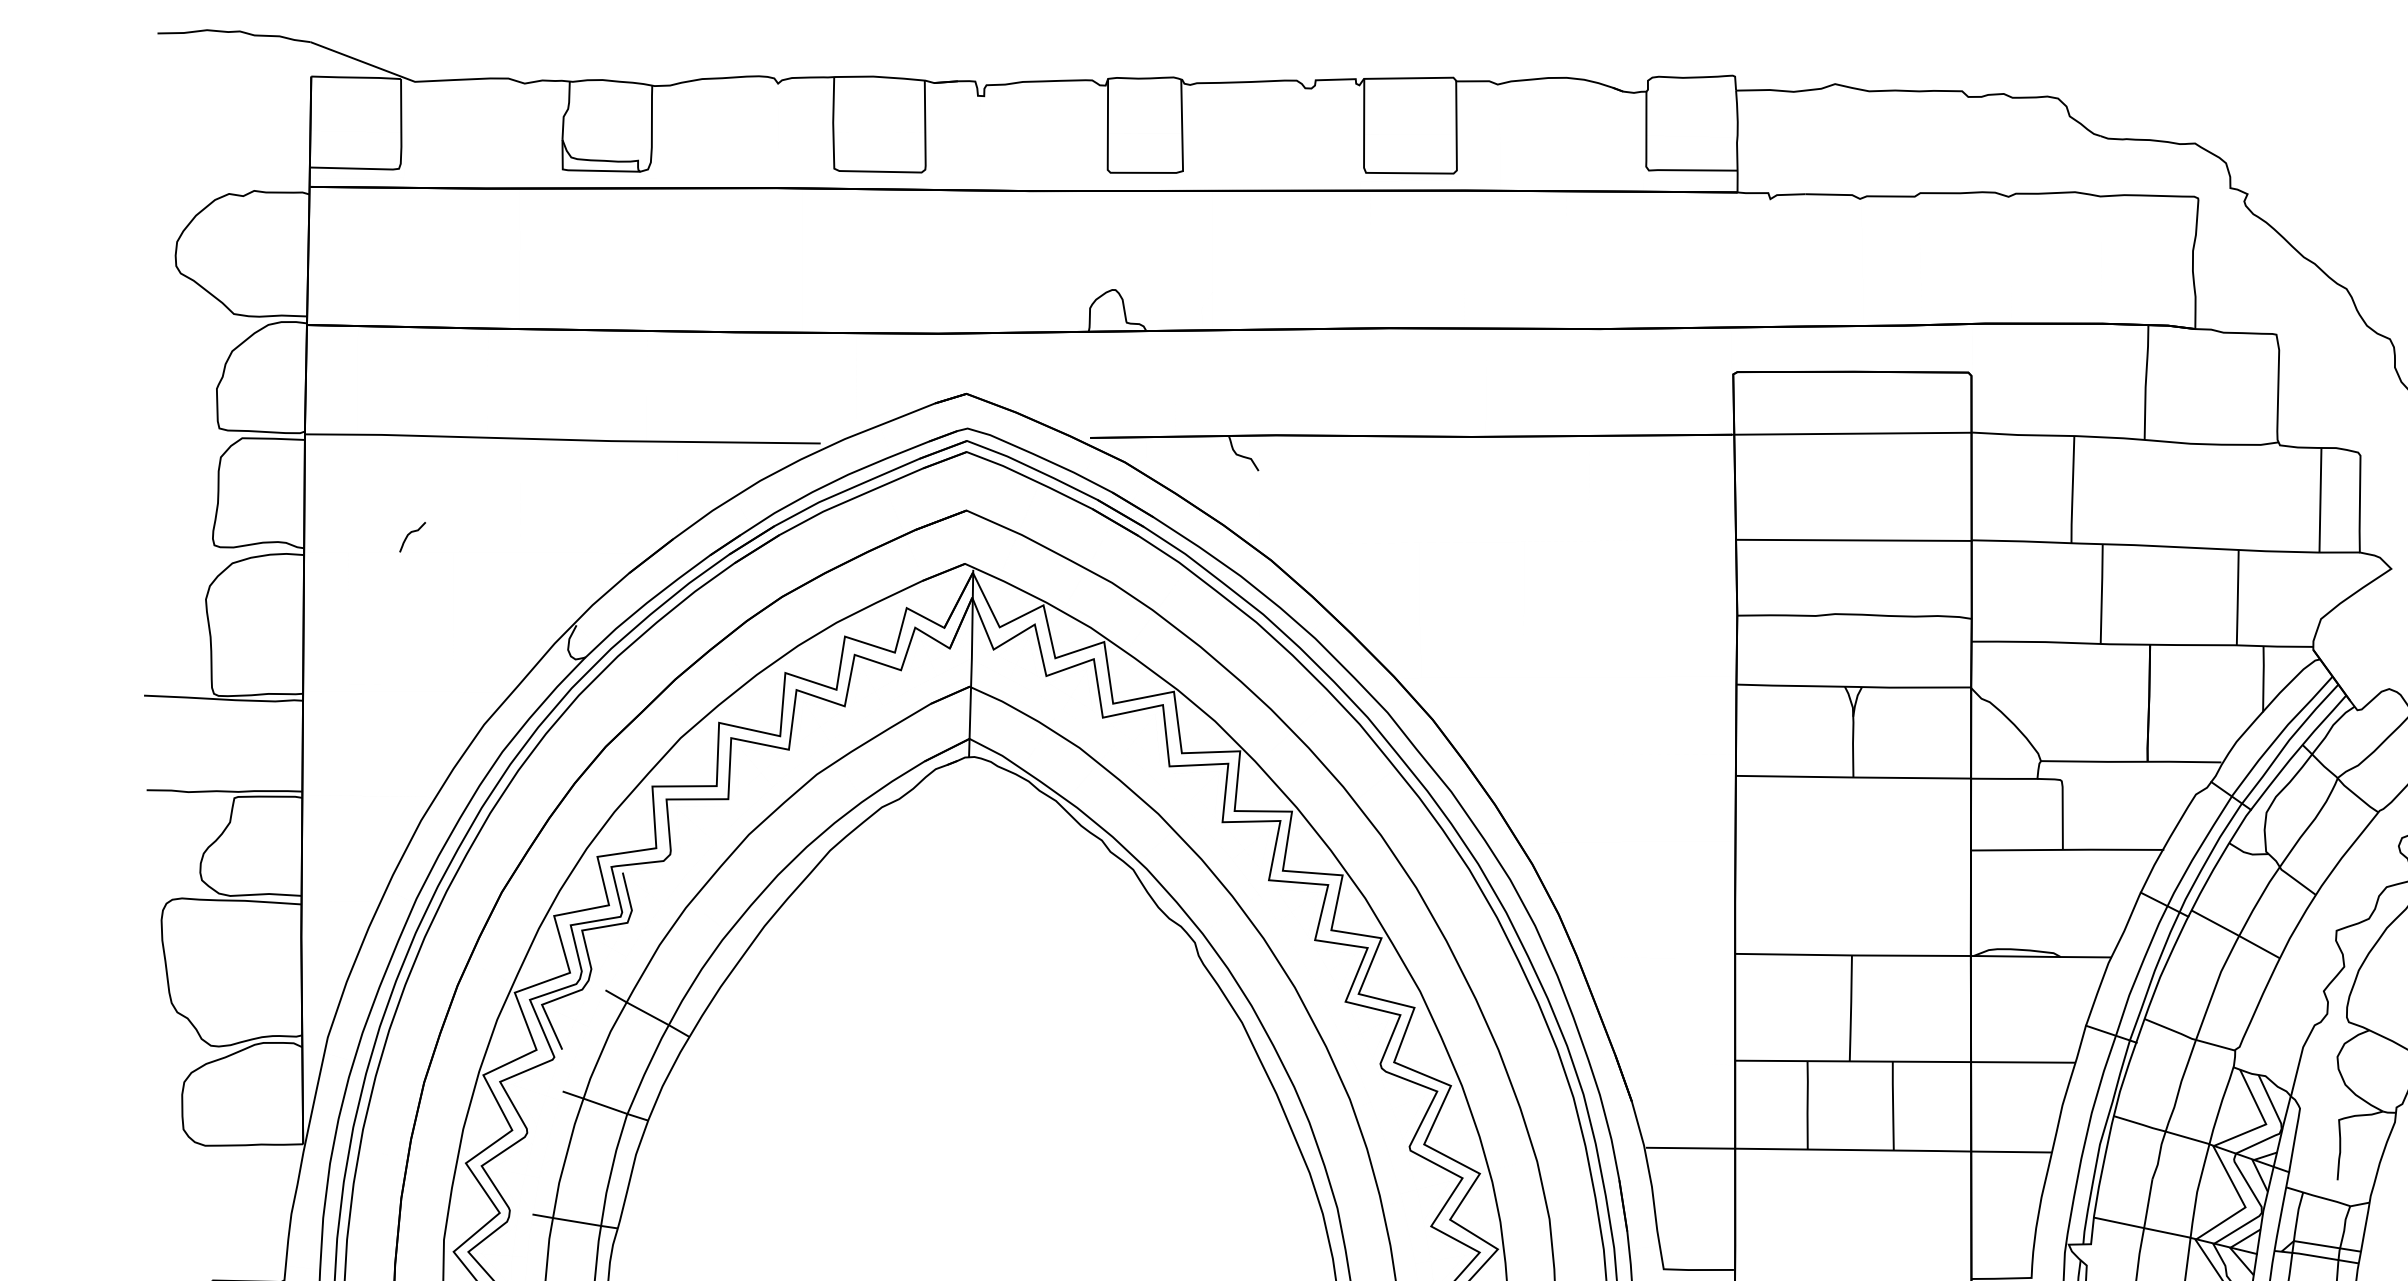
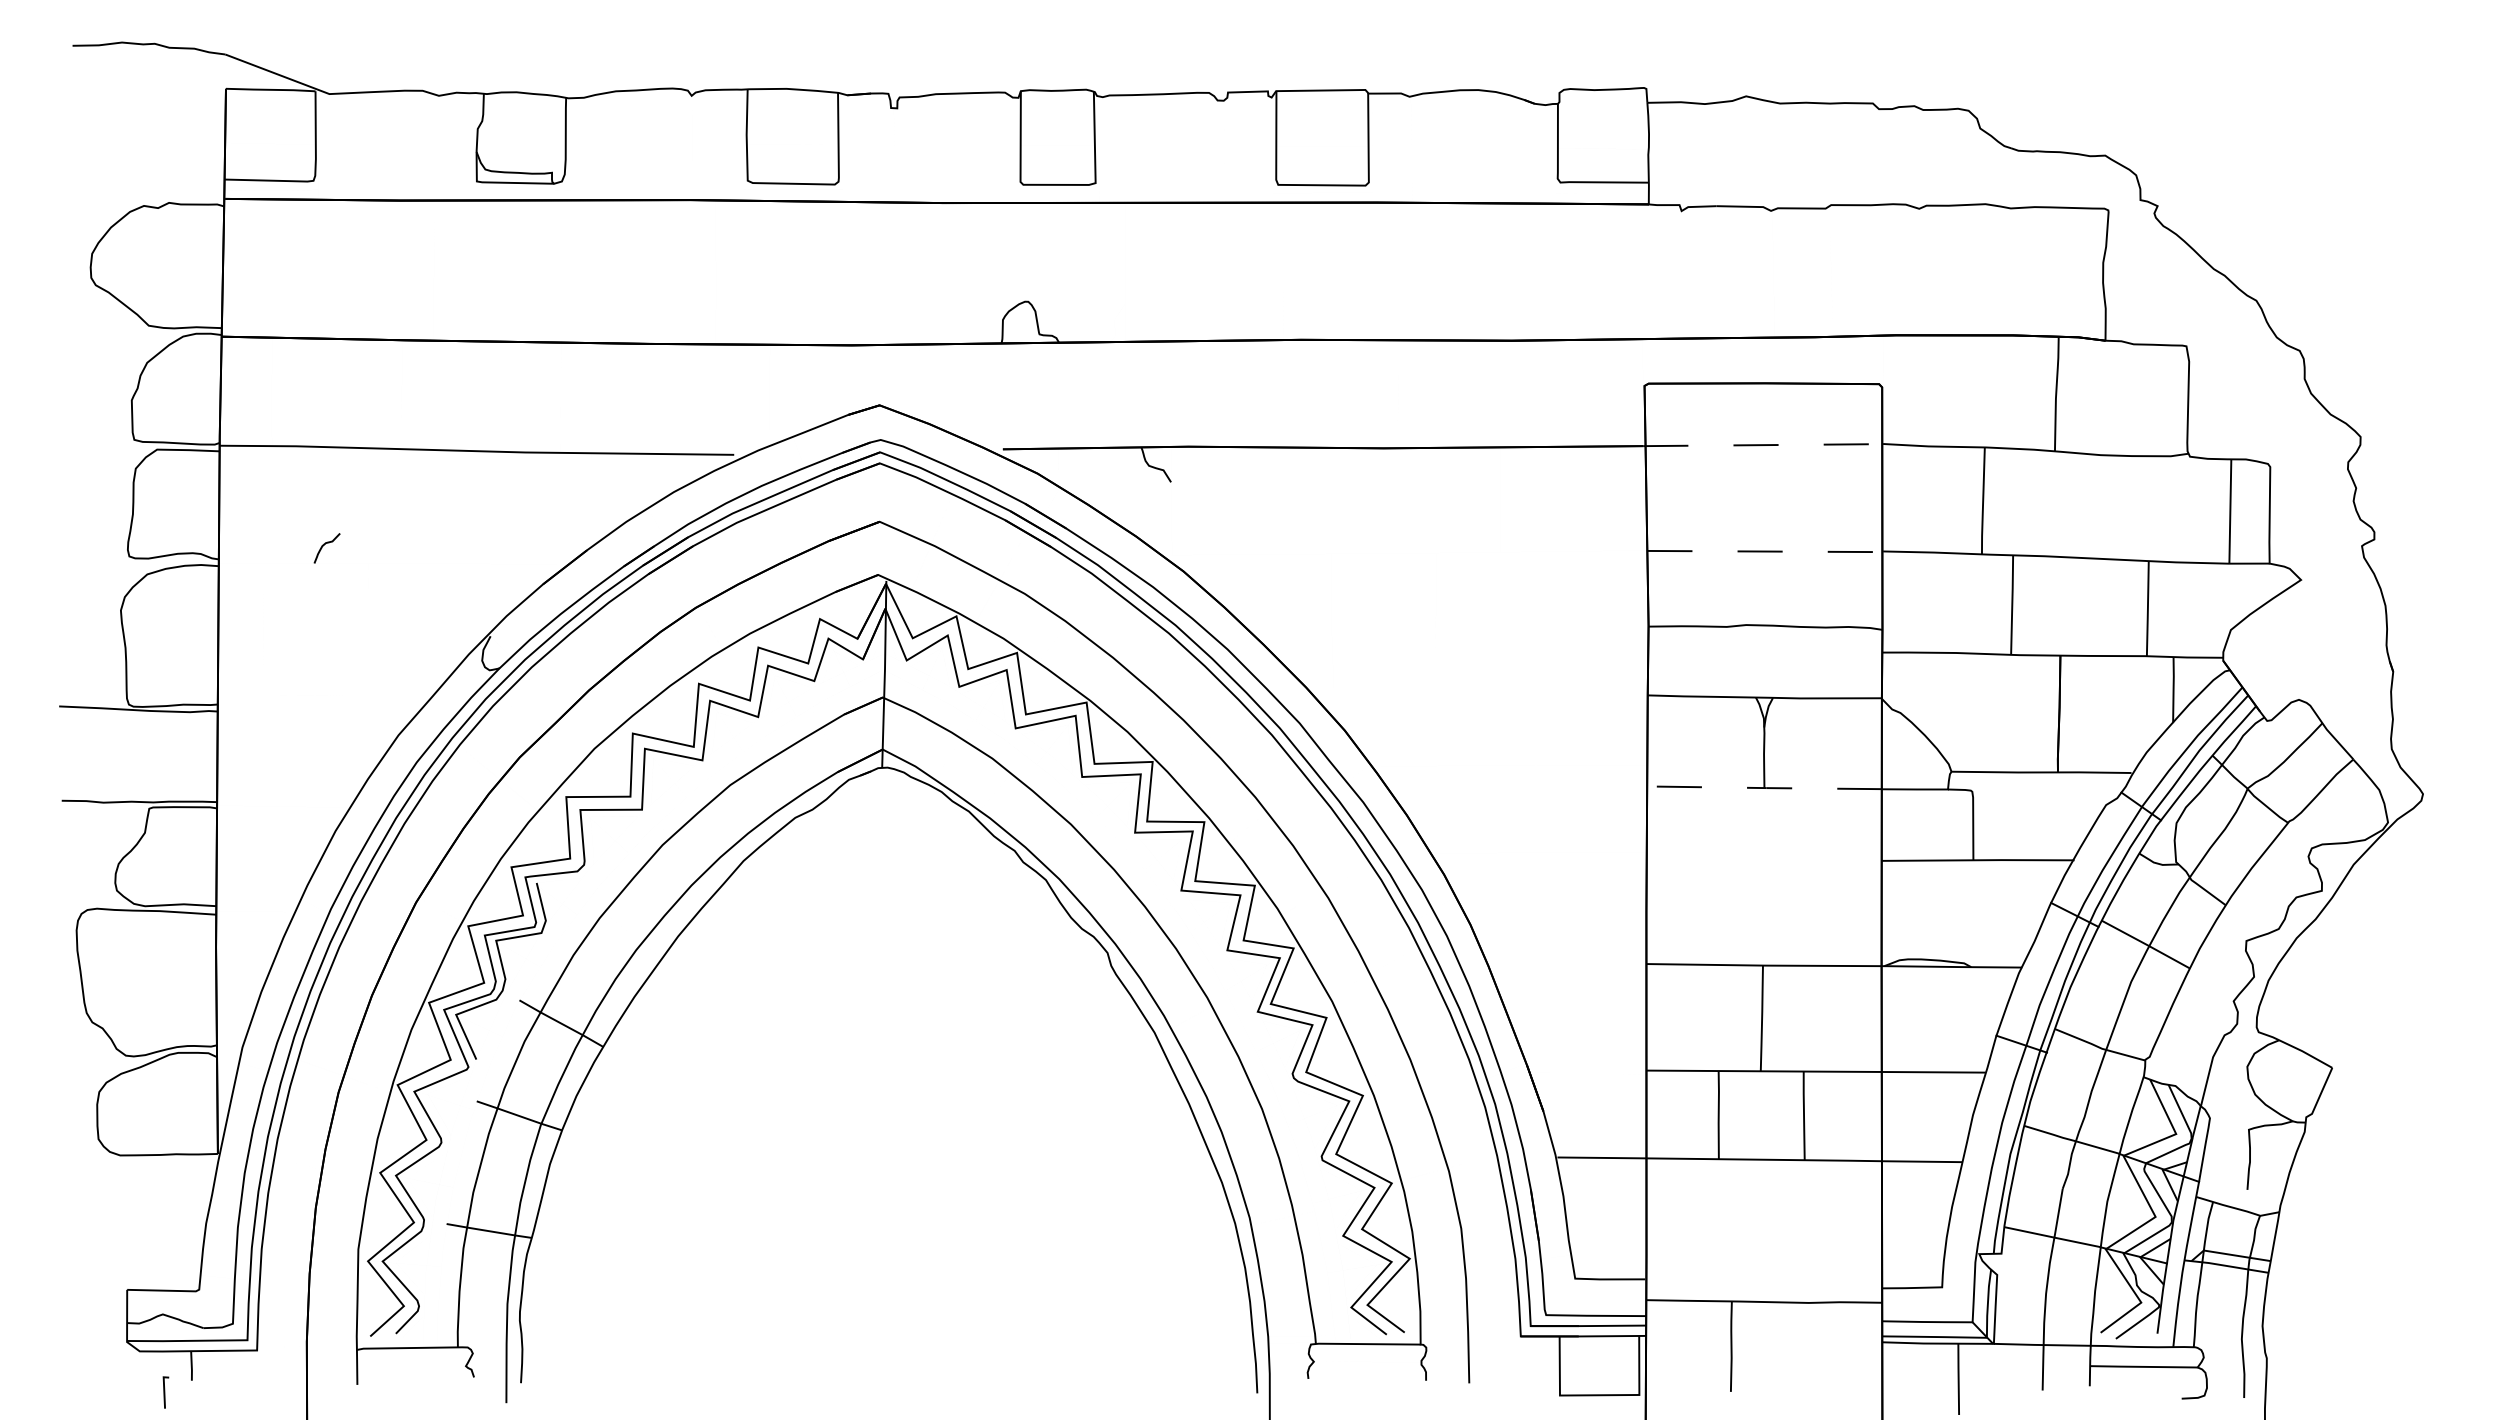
line: (1851, 434) -> (1762, 445), solid -> dashed
line: (1853, 540) -> (1764, 551), solid -> dashed
line: (1853, 777) -> (1764, 788), solid -> dashed

